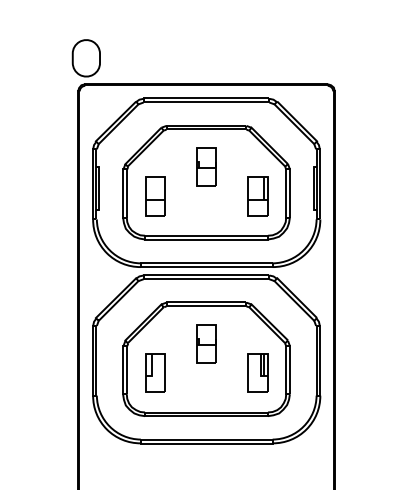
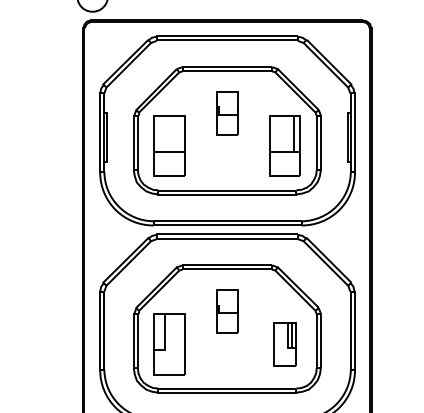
part: (155, 196) -> (170, 146), size x1.4
part: (257, 196) -> (284, 146), size x1.4
part: (155, 372) -> (170, 343), size x1.4

